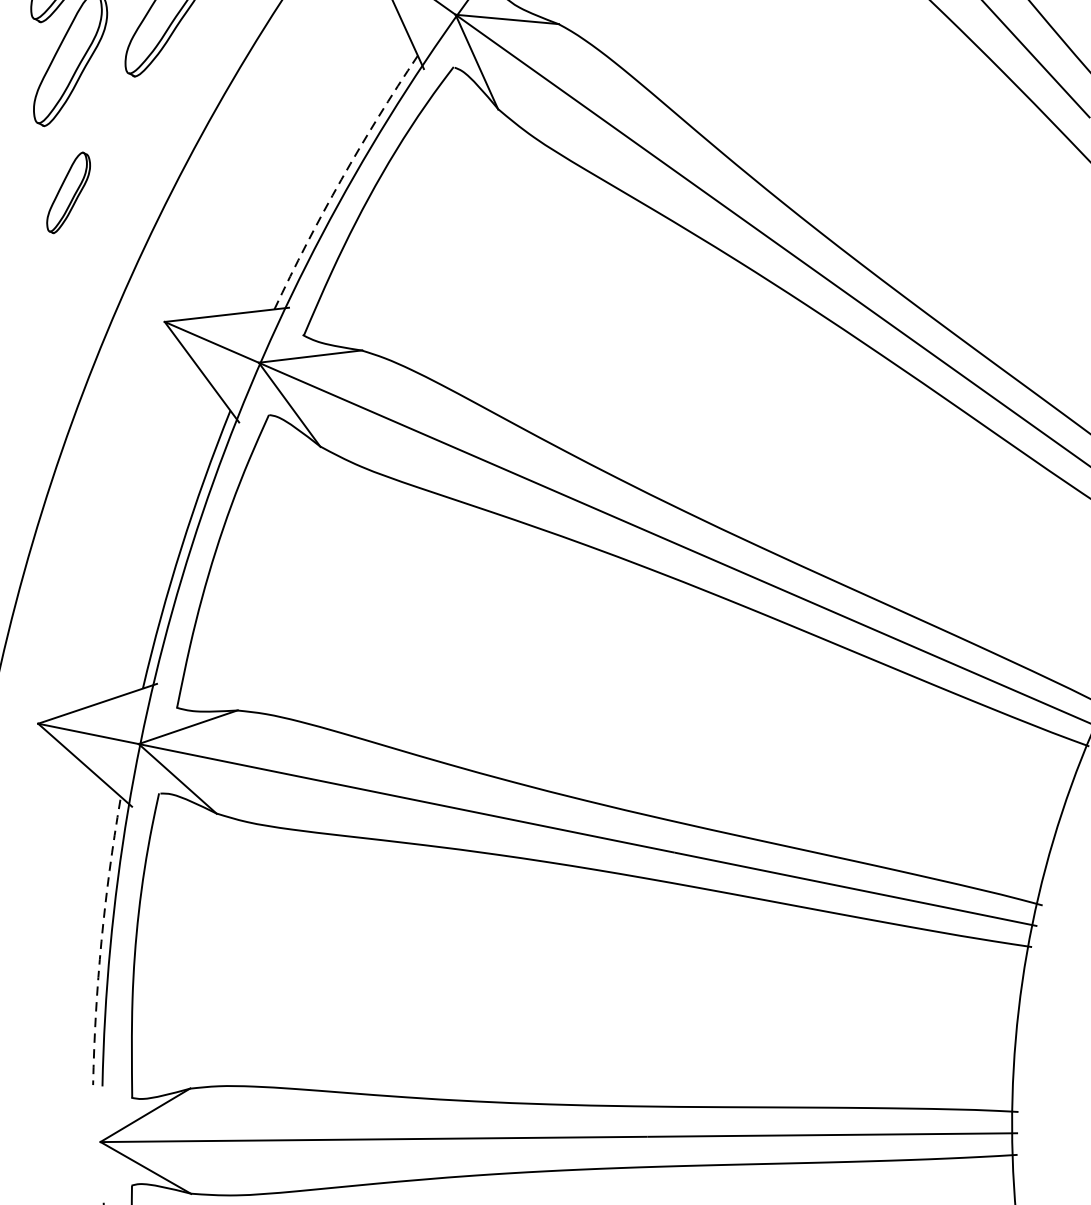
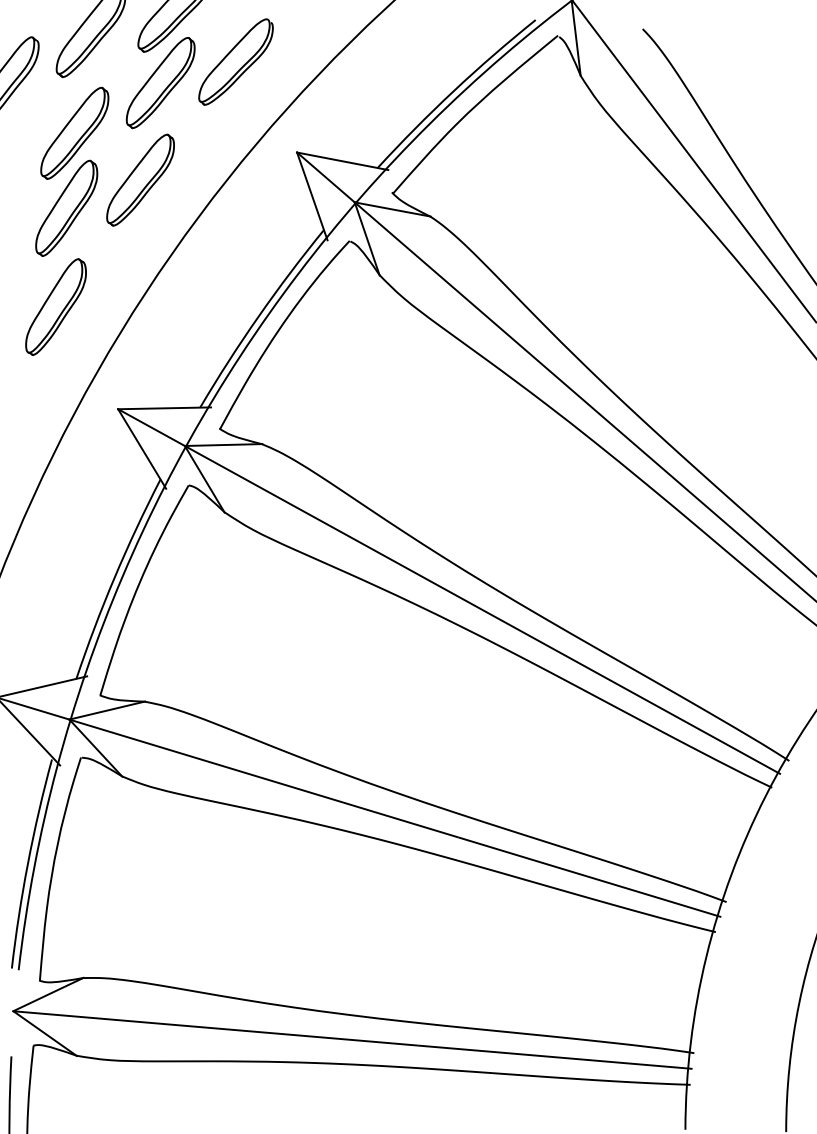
arc: (341, 179) -> (258, 316), dashed -> solid
part: (67, 192) -> (55, 306), size x1.67
arc: (102, 942) -> (28, 863), dashed -> solid

